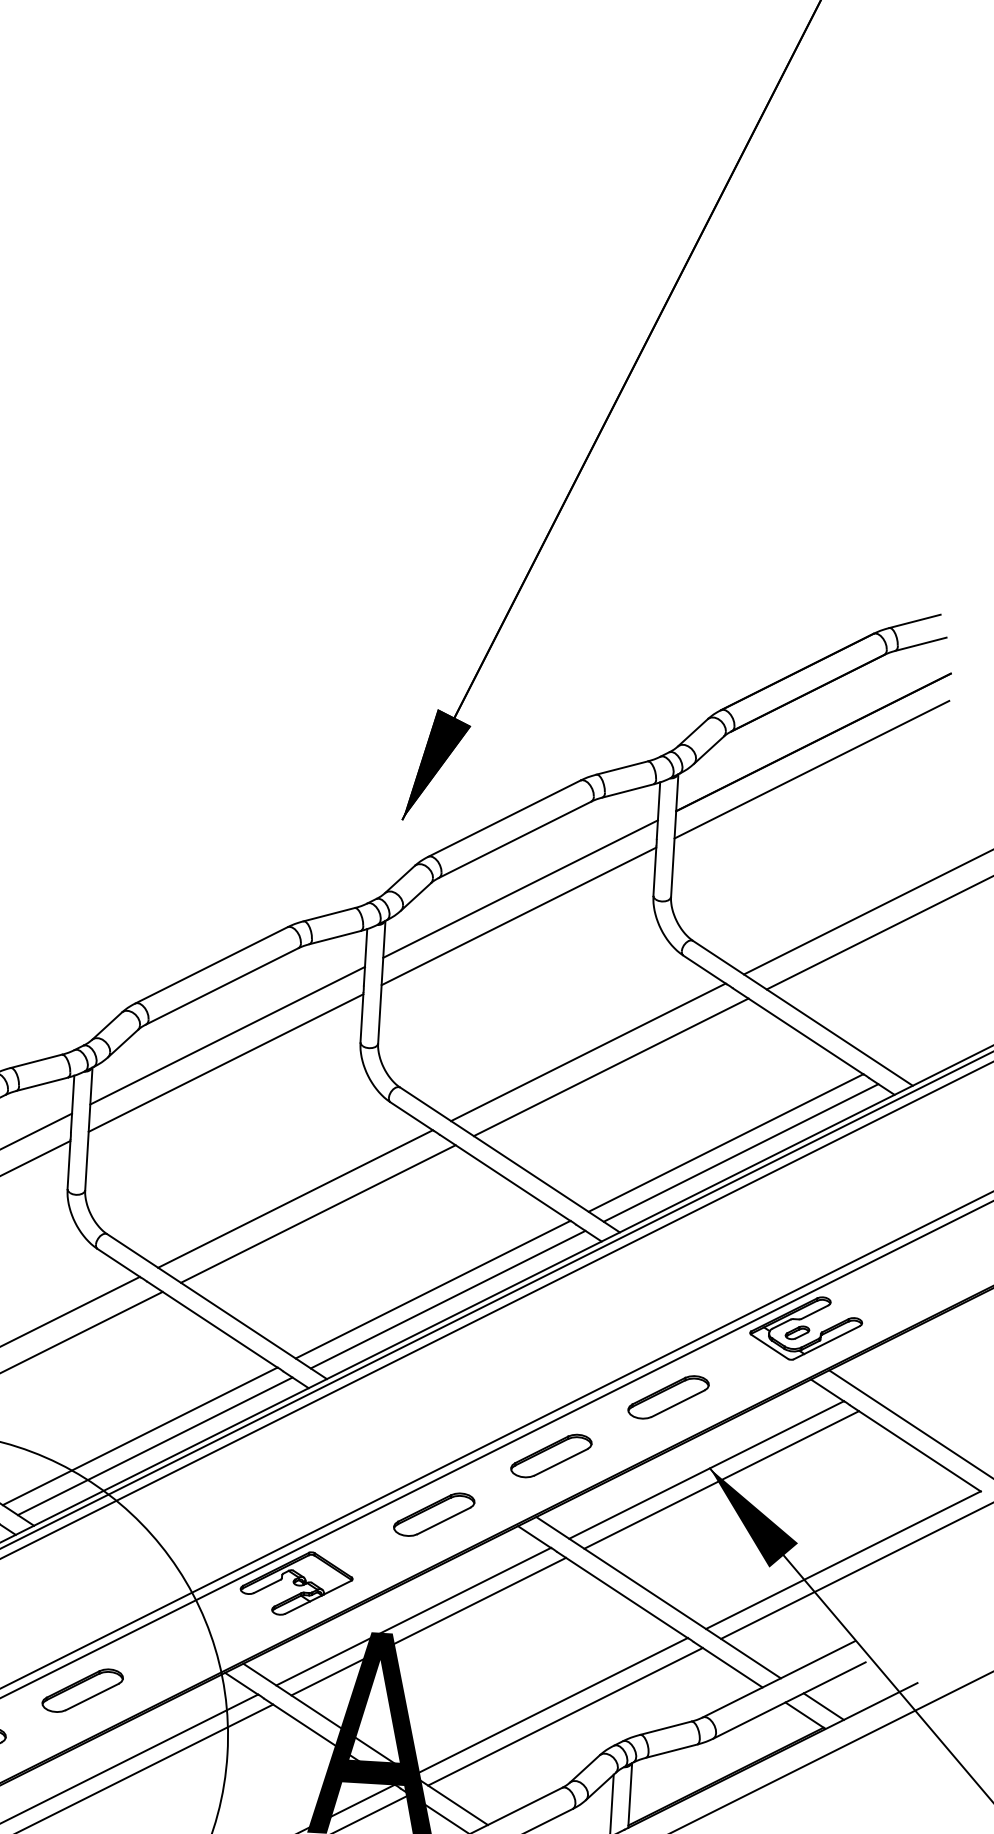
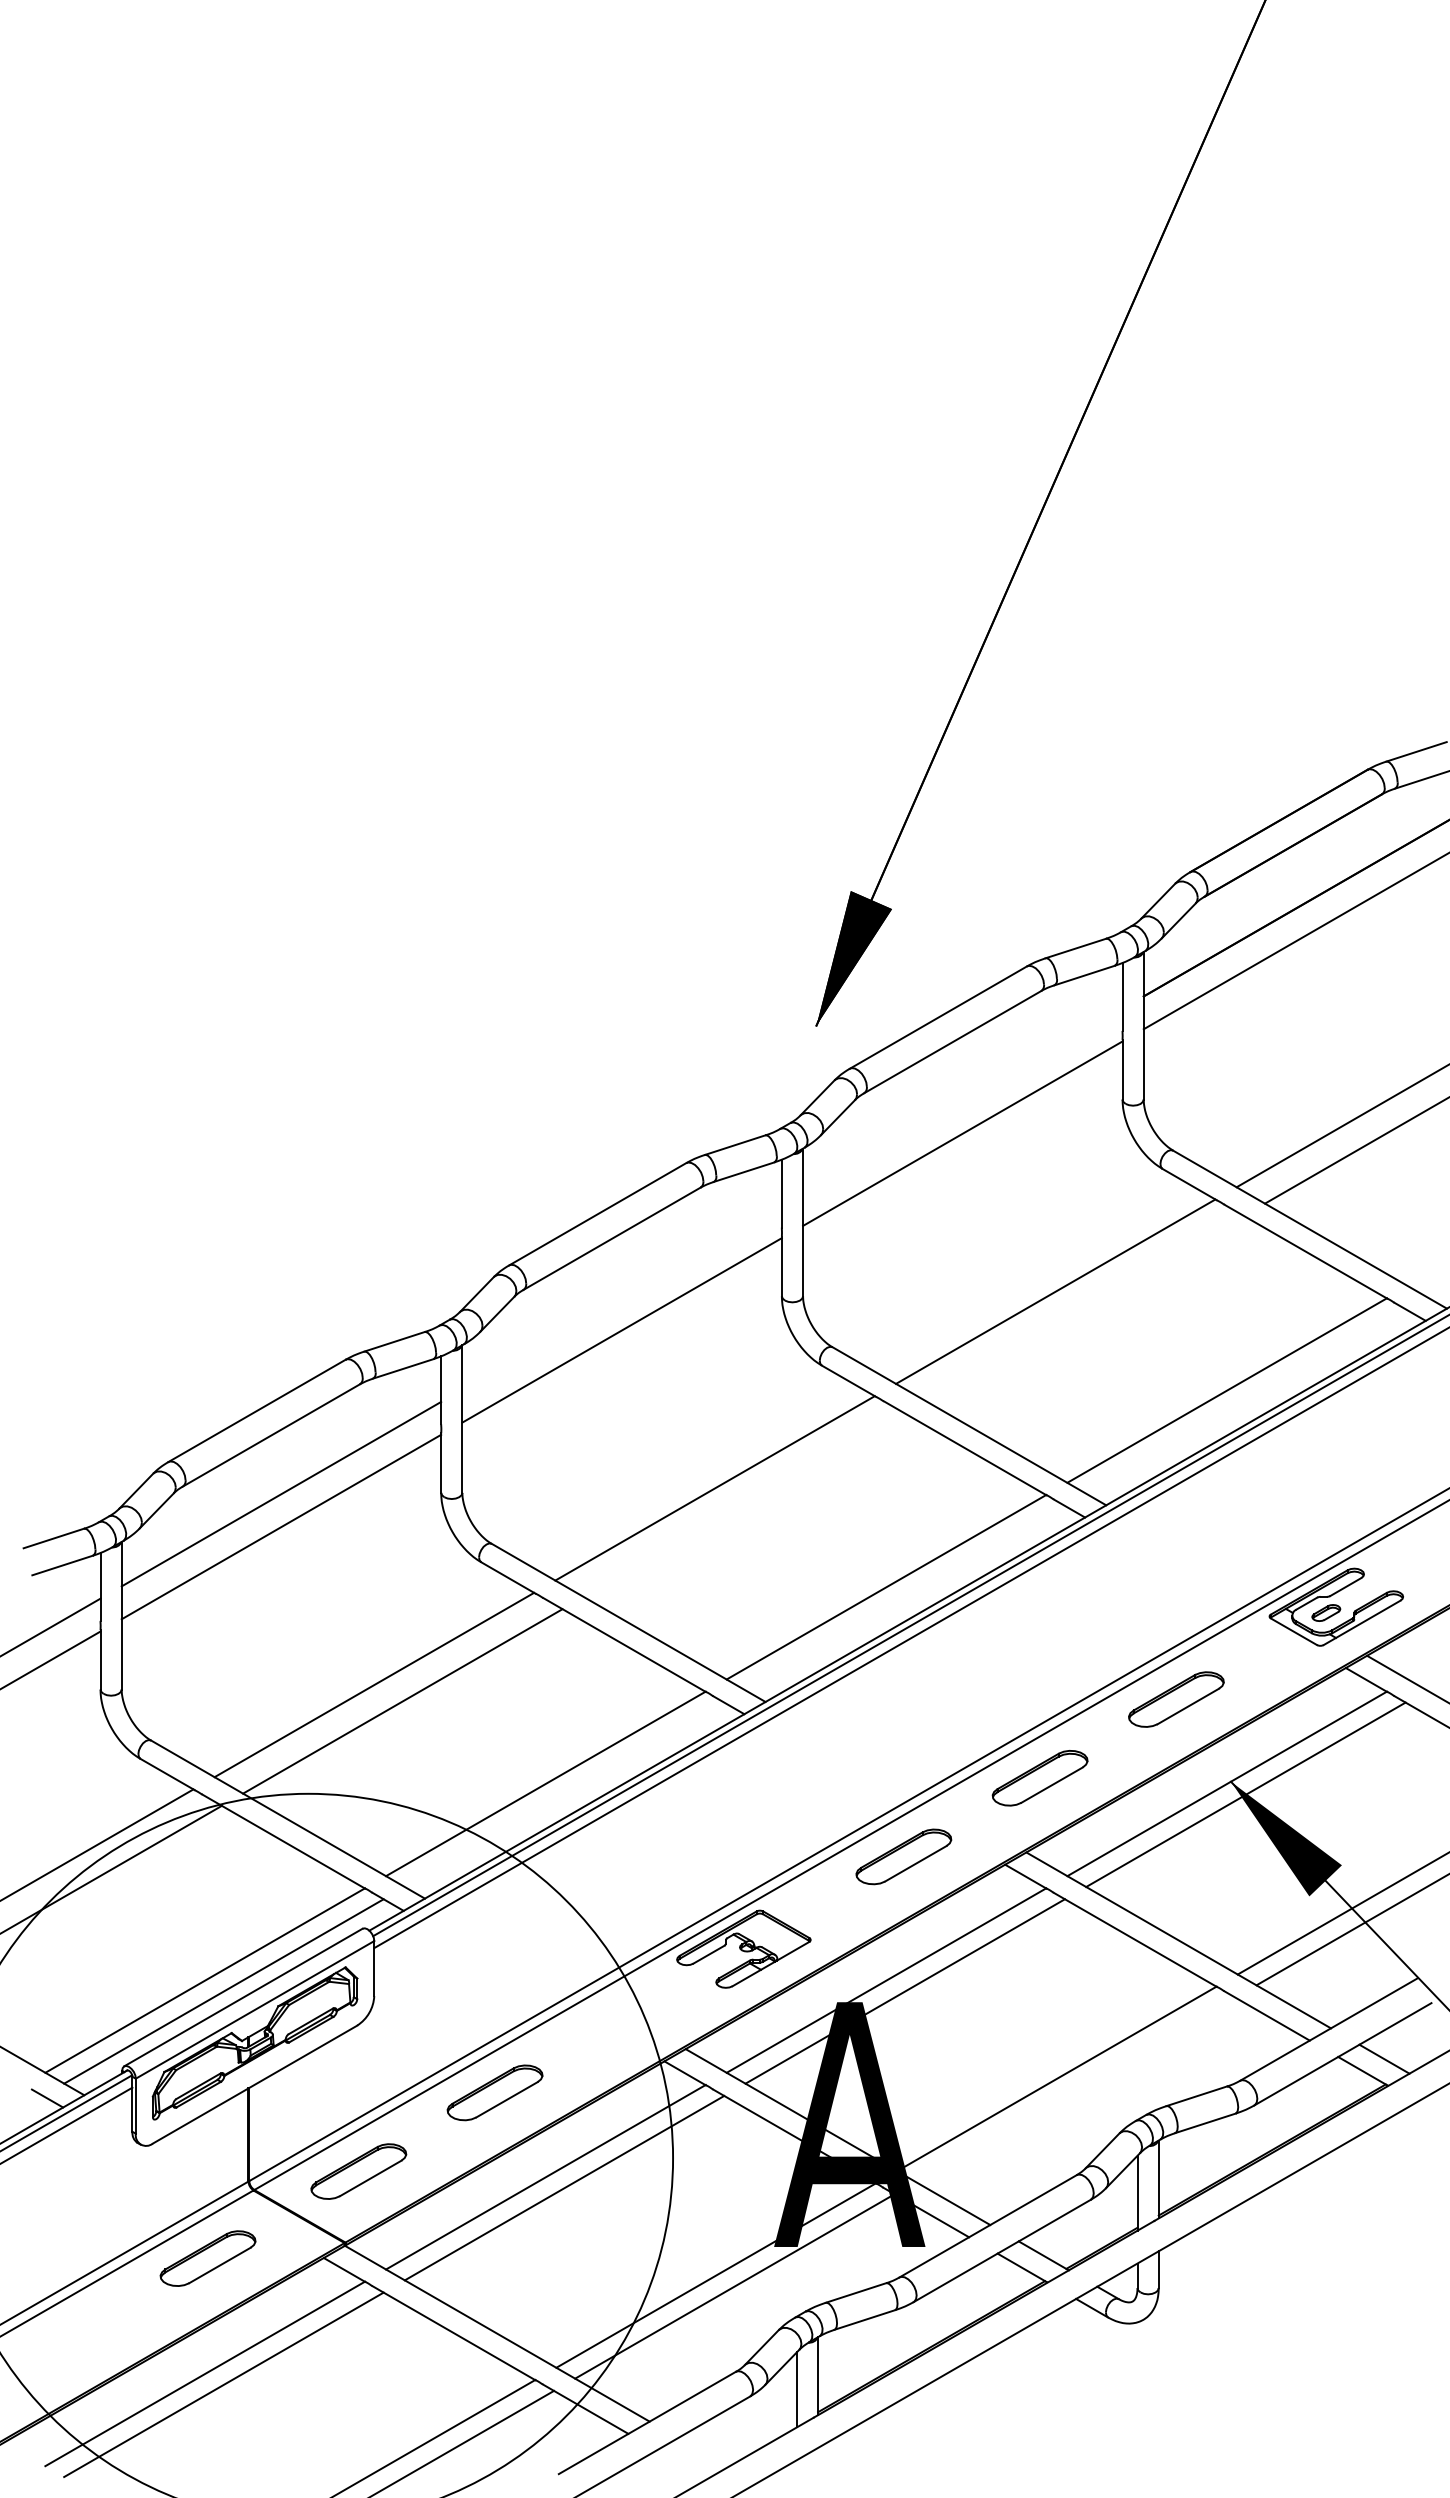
line: (520, 888) -> (962, 1100), removed
line: (227, 1035) -> (621, 1297), removed
line: (610, 1066) -> (1083, 1307), removed
line: (740, 1152) -> (1245, 1401), removed
line: (318, 1213) -> (743, 1504), removed
line: (447, 1299) -> (904, 1597), removed
line: (155, 1446) -> (564, 1794), removed
line: (565, 1716) -> (1075, 2089), removed

